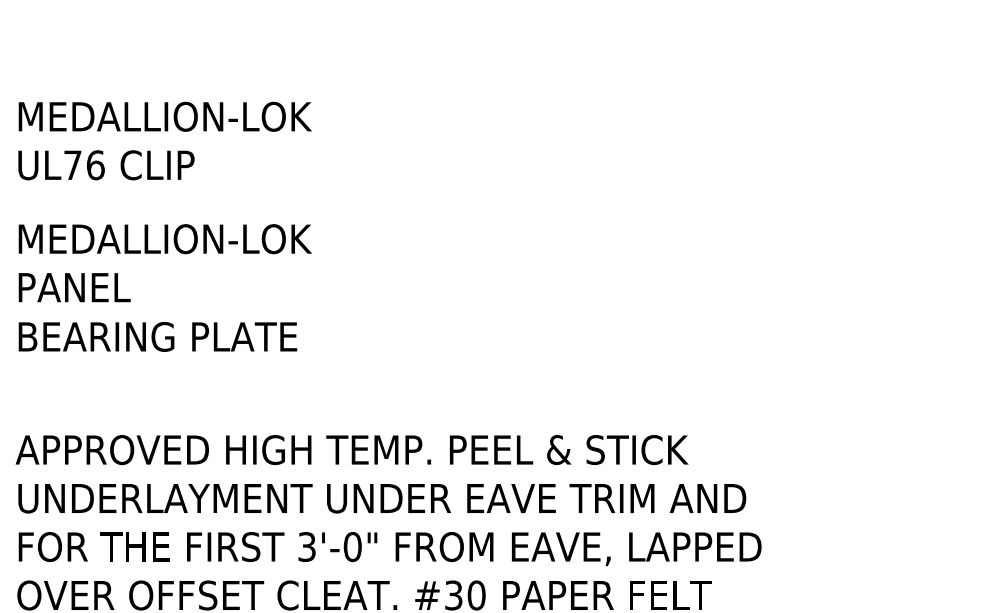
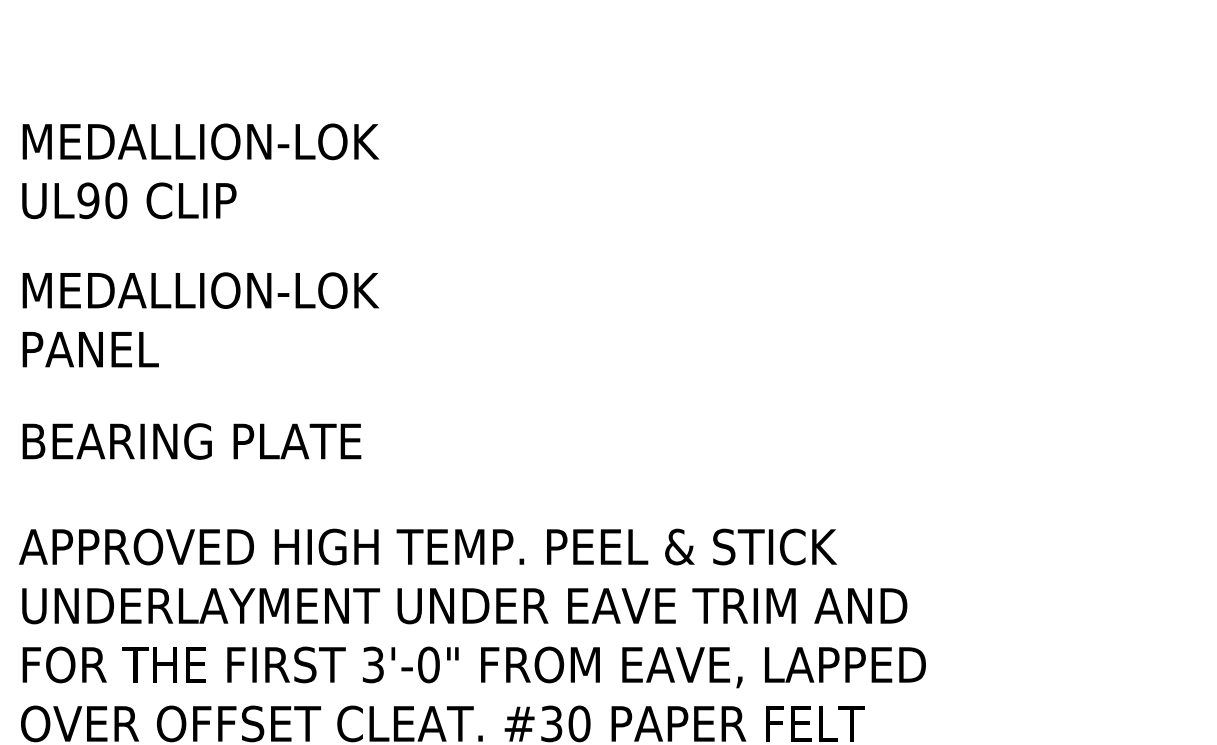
text: (84, 165) -> (102, 200), UL76 -> UL90
text: (157, 336) -> (191, 441), moved

